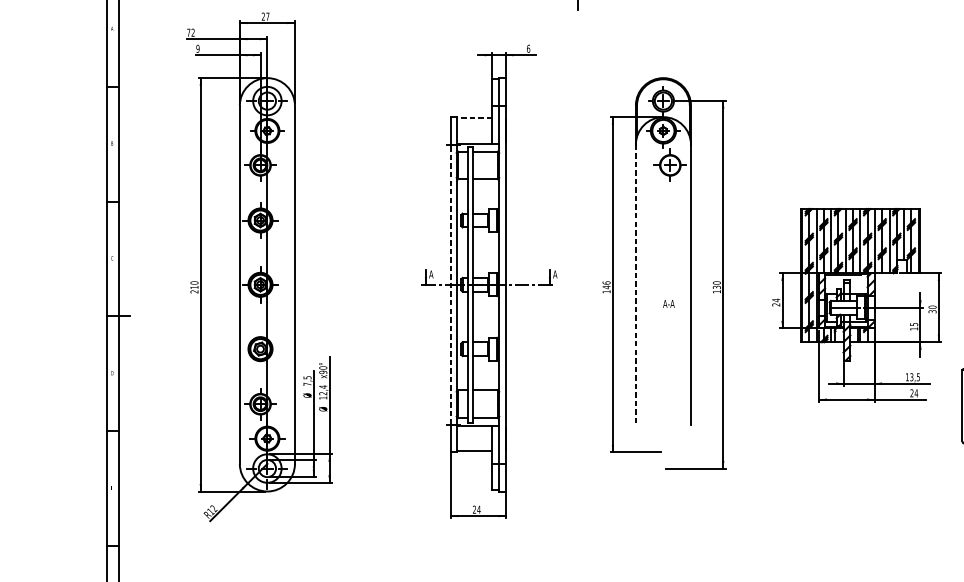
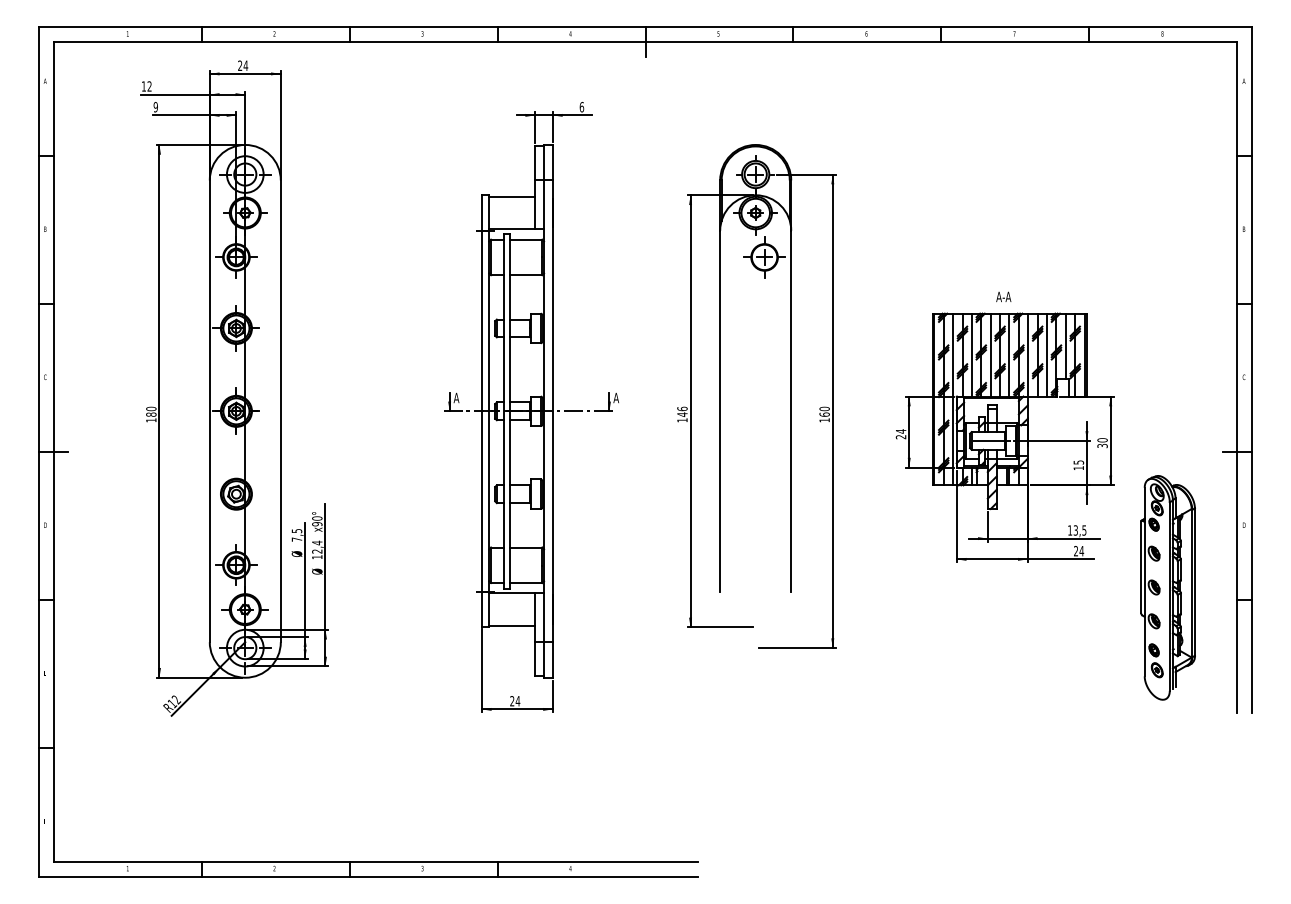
text: (267, 16) -> (245, 65), 27 -> 24
text: (188, 32) -> (143, 86), 72 -> 12
line: (474, 118) -> (512, 196), dashed -> solid
line: (450, 284) -> (481, 411), dashed -> solid
line: (636, 284) -> (720, 411), dashed -> solid
text: (716, 287) -> (824, 414), 130 -> 160
text: (194, 289) -> (151, 417), 210 -> 180
text: (668, 303) -> (1003, 296), moved

